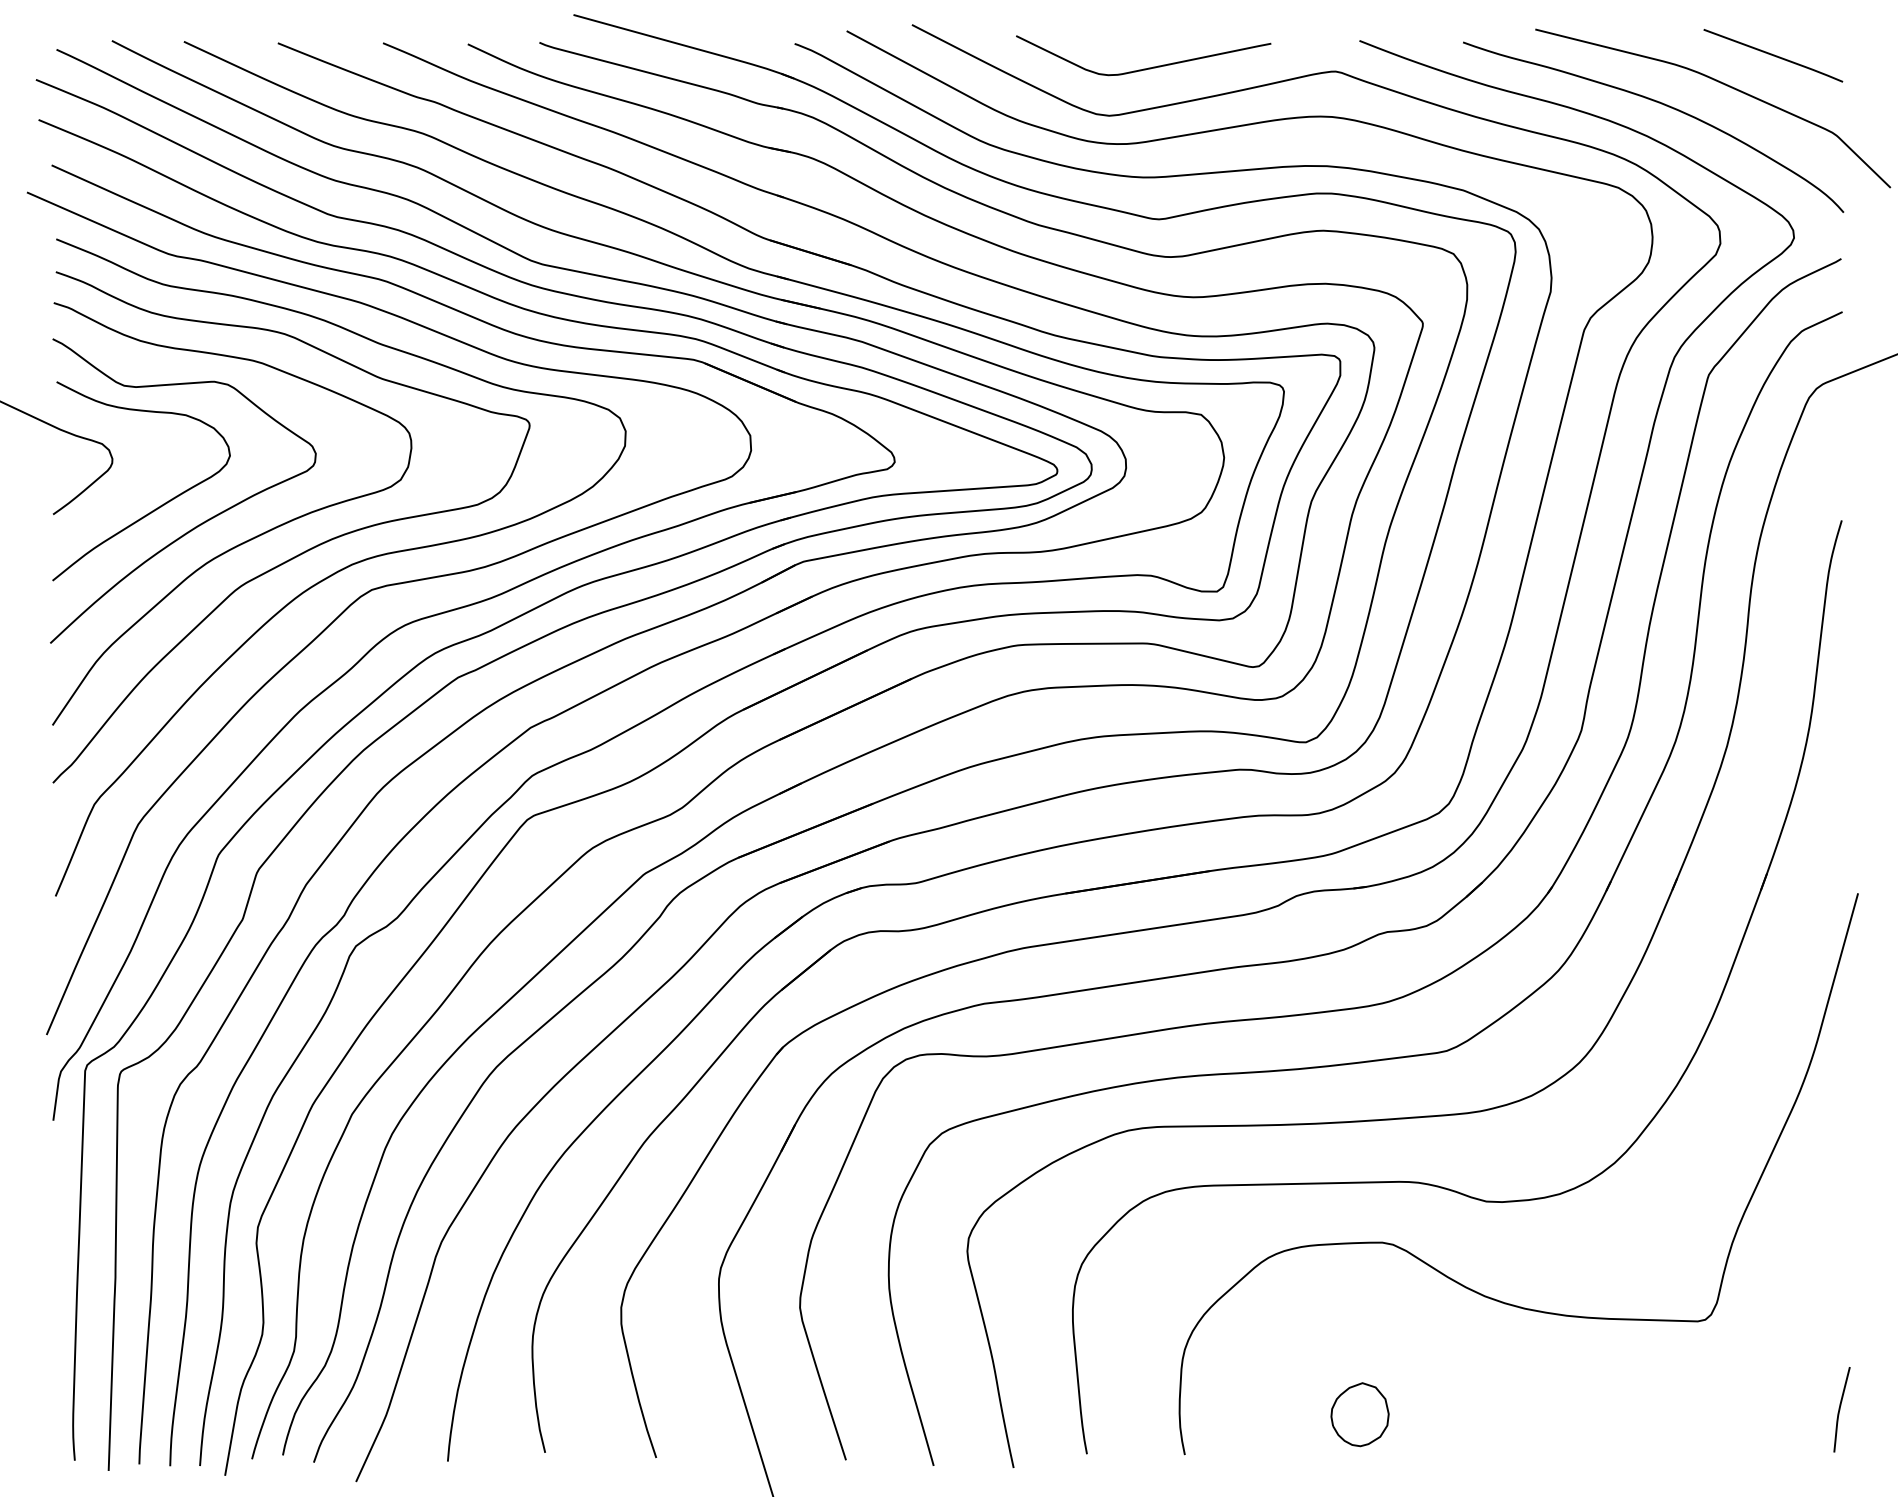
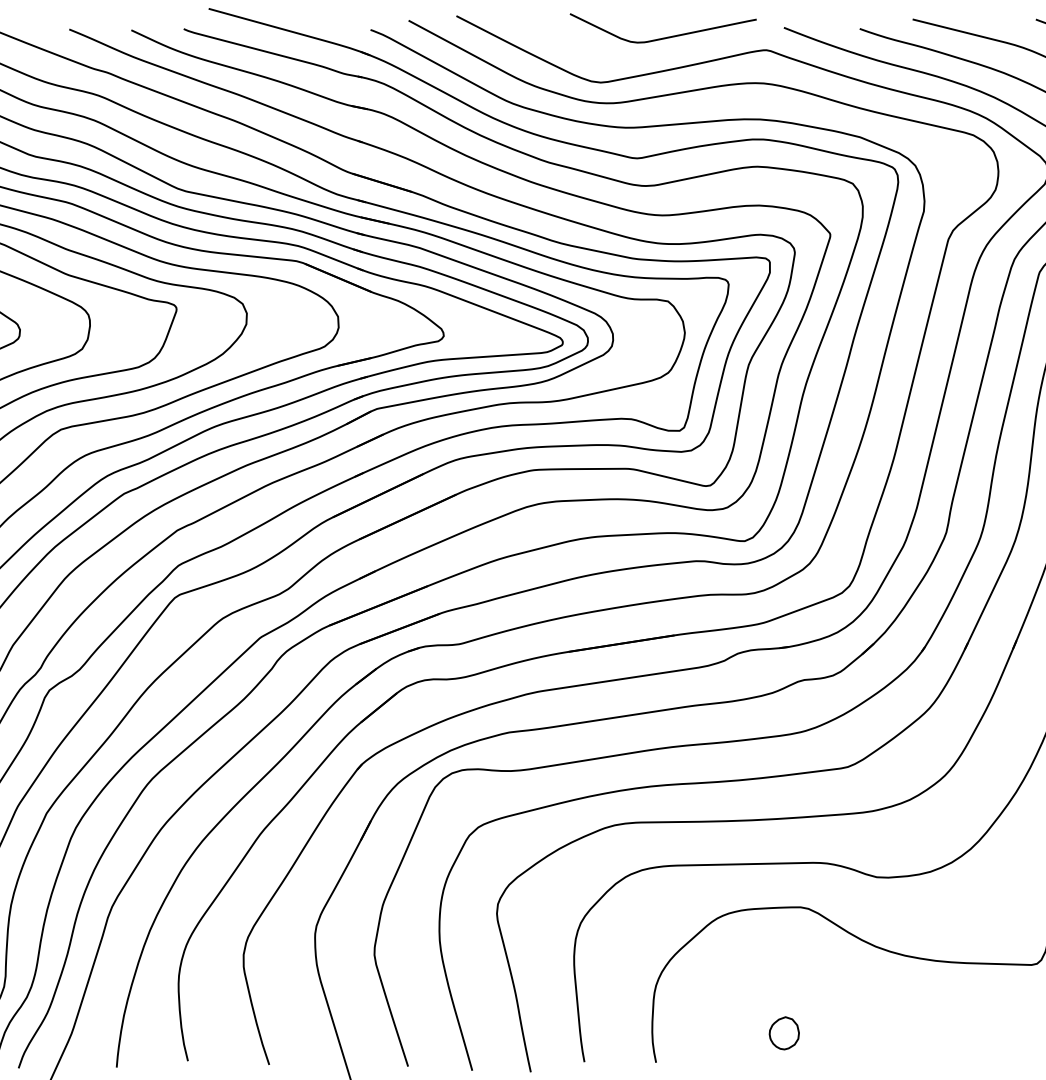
curve: (1148, 67) -> (666, 37), moved
part: (1359, 1414) -> (783, 1033), size x0.7

